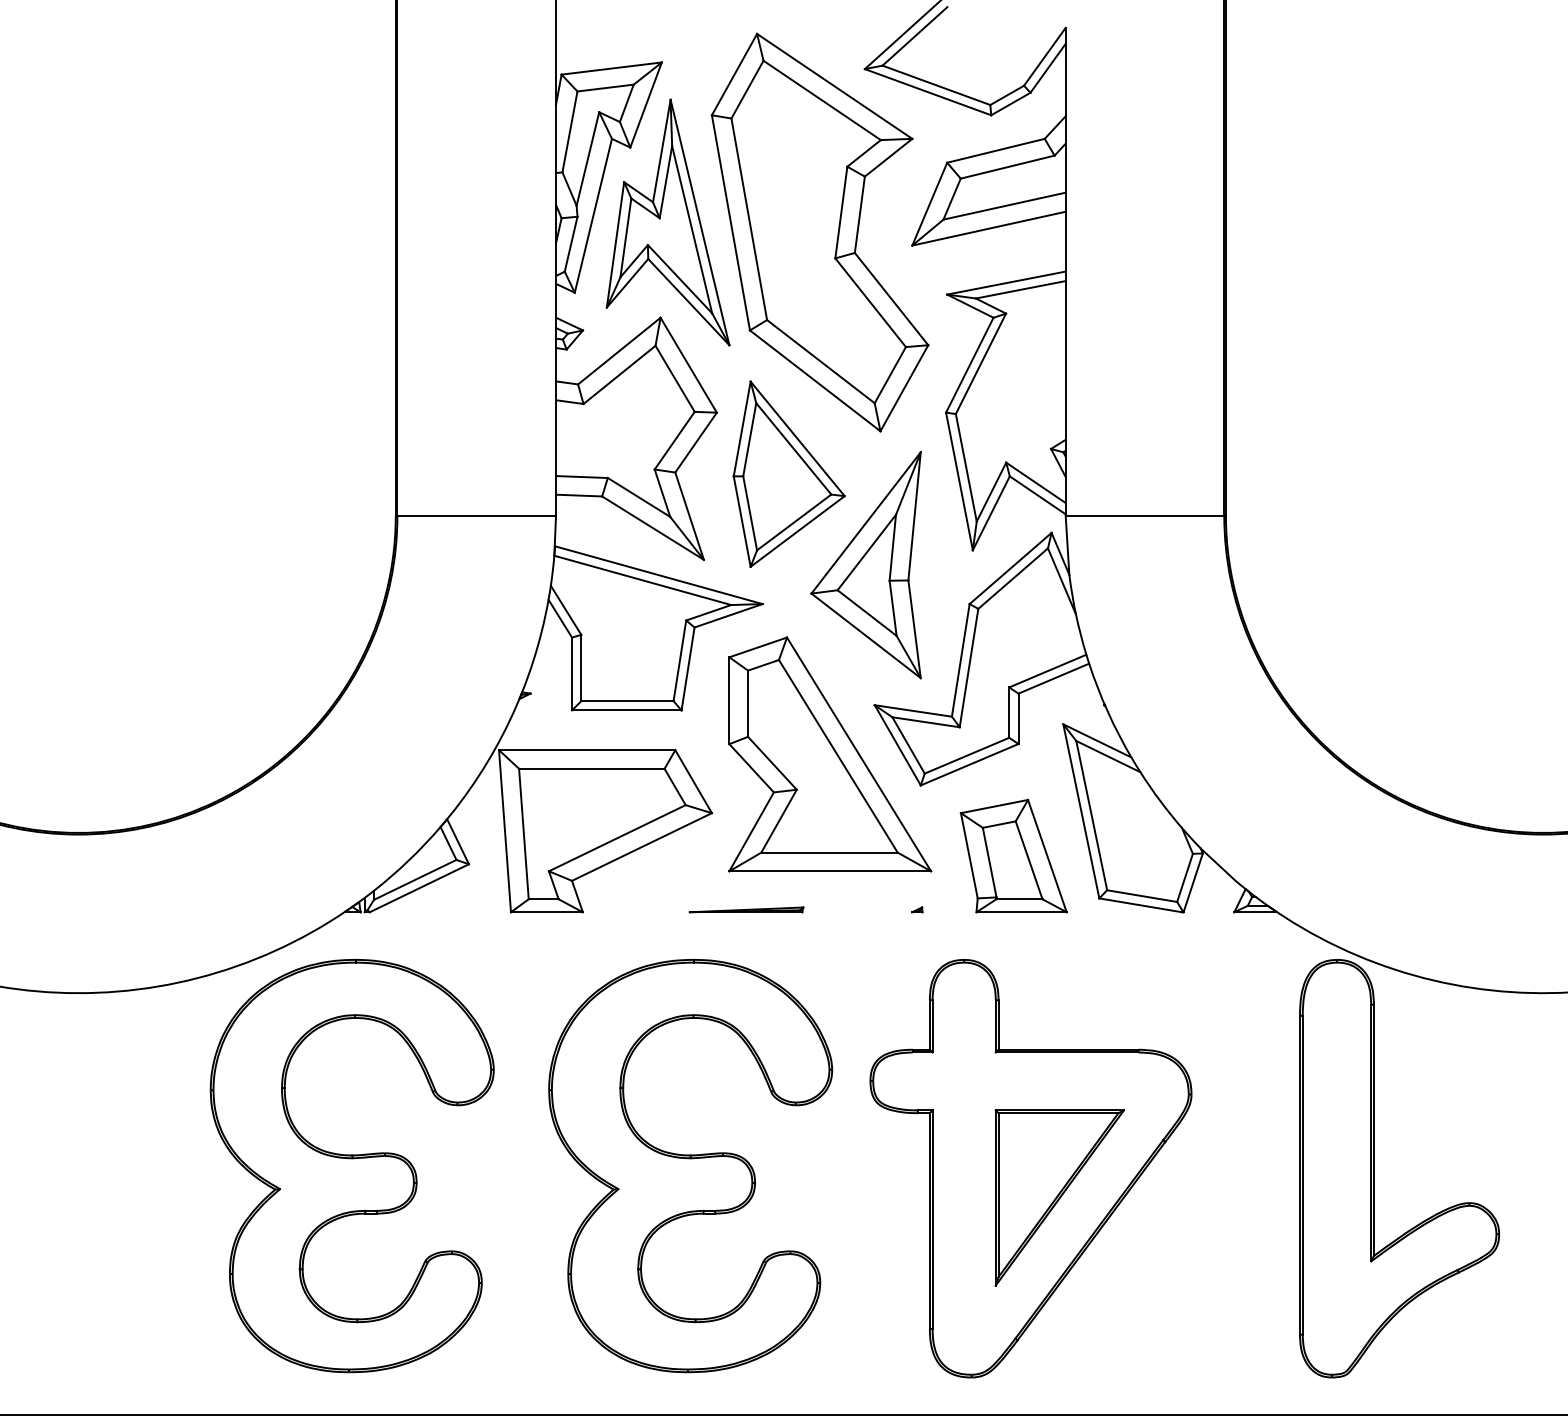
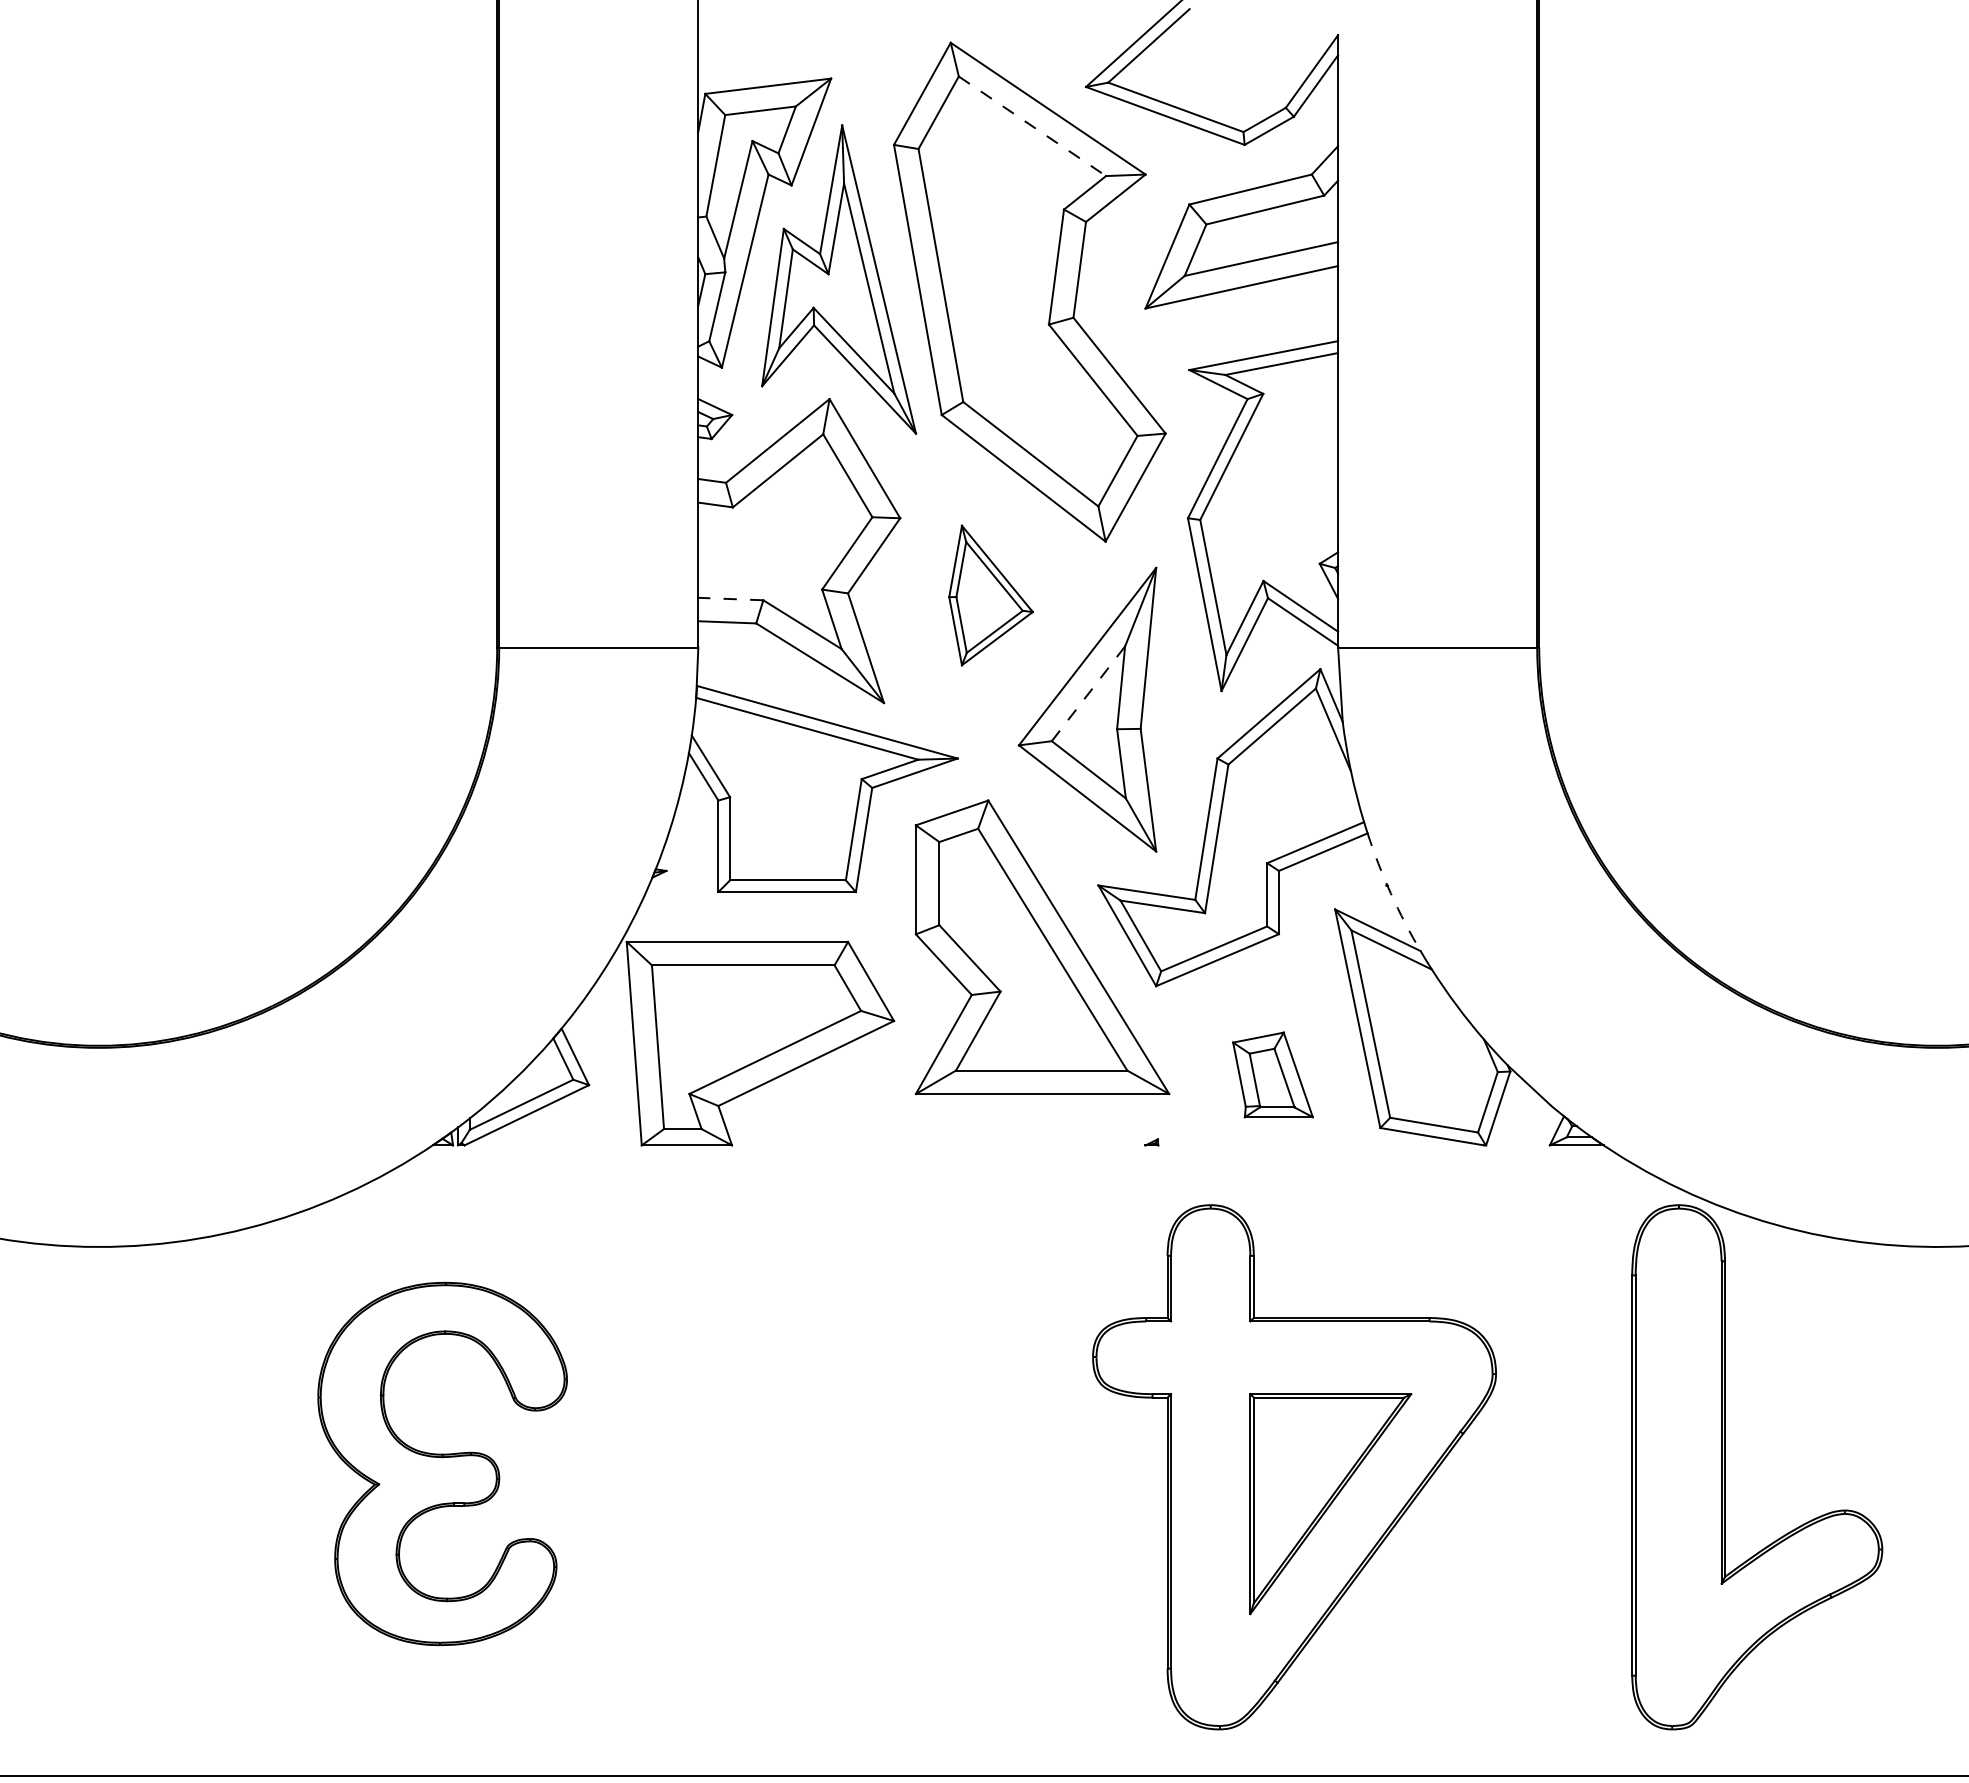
line: (822, 100) -> (1032, 126), solid -> dashed
part: (788, 474) -> (990, 595), size x0.6
line: (581, 477) -> (730, 599), solid -> dashed
line: (866, 552) -> (1088, 693), solid -> dashed
arc: (1107, 711) -> (1390, 893), solid -> dashed
part: (1013, 855) -> (1272, 1074), size x0.6
part: (746, 909) -> (937, 1142), removed
part: (352, 1165) -> (442, 1463), size x0.7
part: (690, 1165) -> (866, 1463), removed

